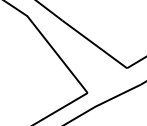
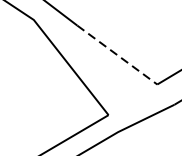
line: (95, 44) -> (118, 55), solid -> dashed

